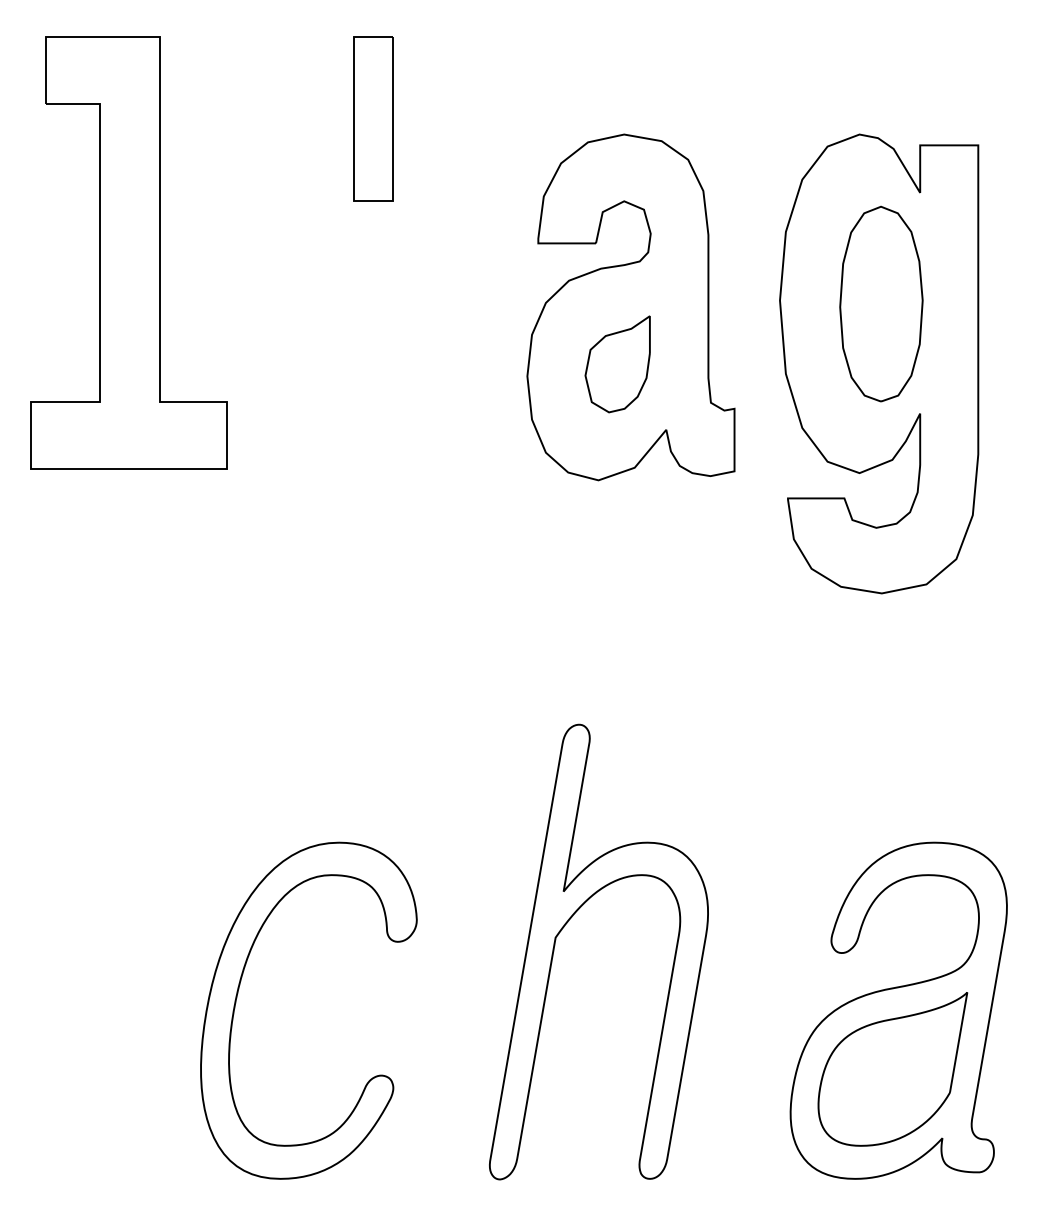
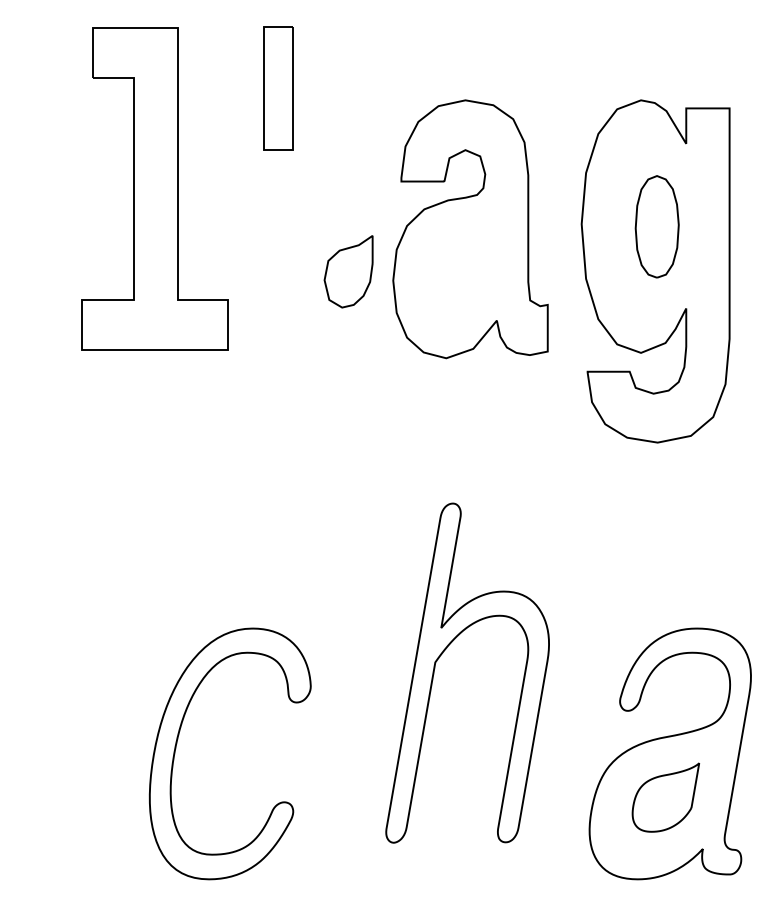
part: (128, 252) -> (154, 188), moved
part: (880, 303) -> (656, 226), size x0.7
part: (617, 364) -> (348, 271), moved
part: (566, 925) -> (443, 653), moved
part: (892, 1069) -> (665, 797), size x0.6

